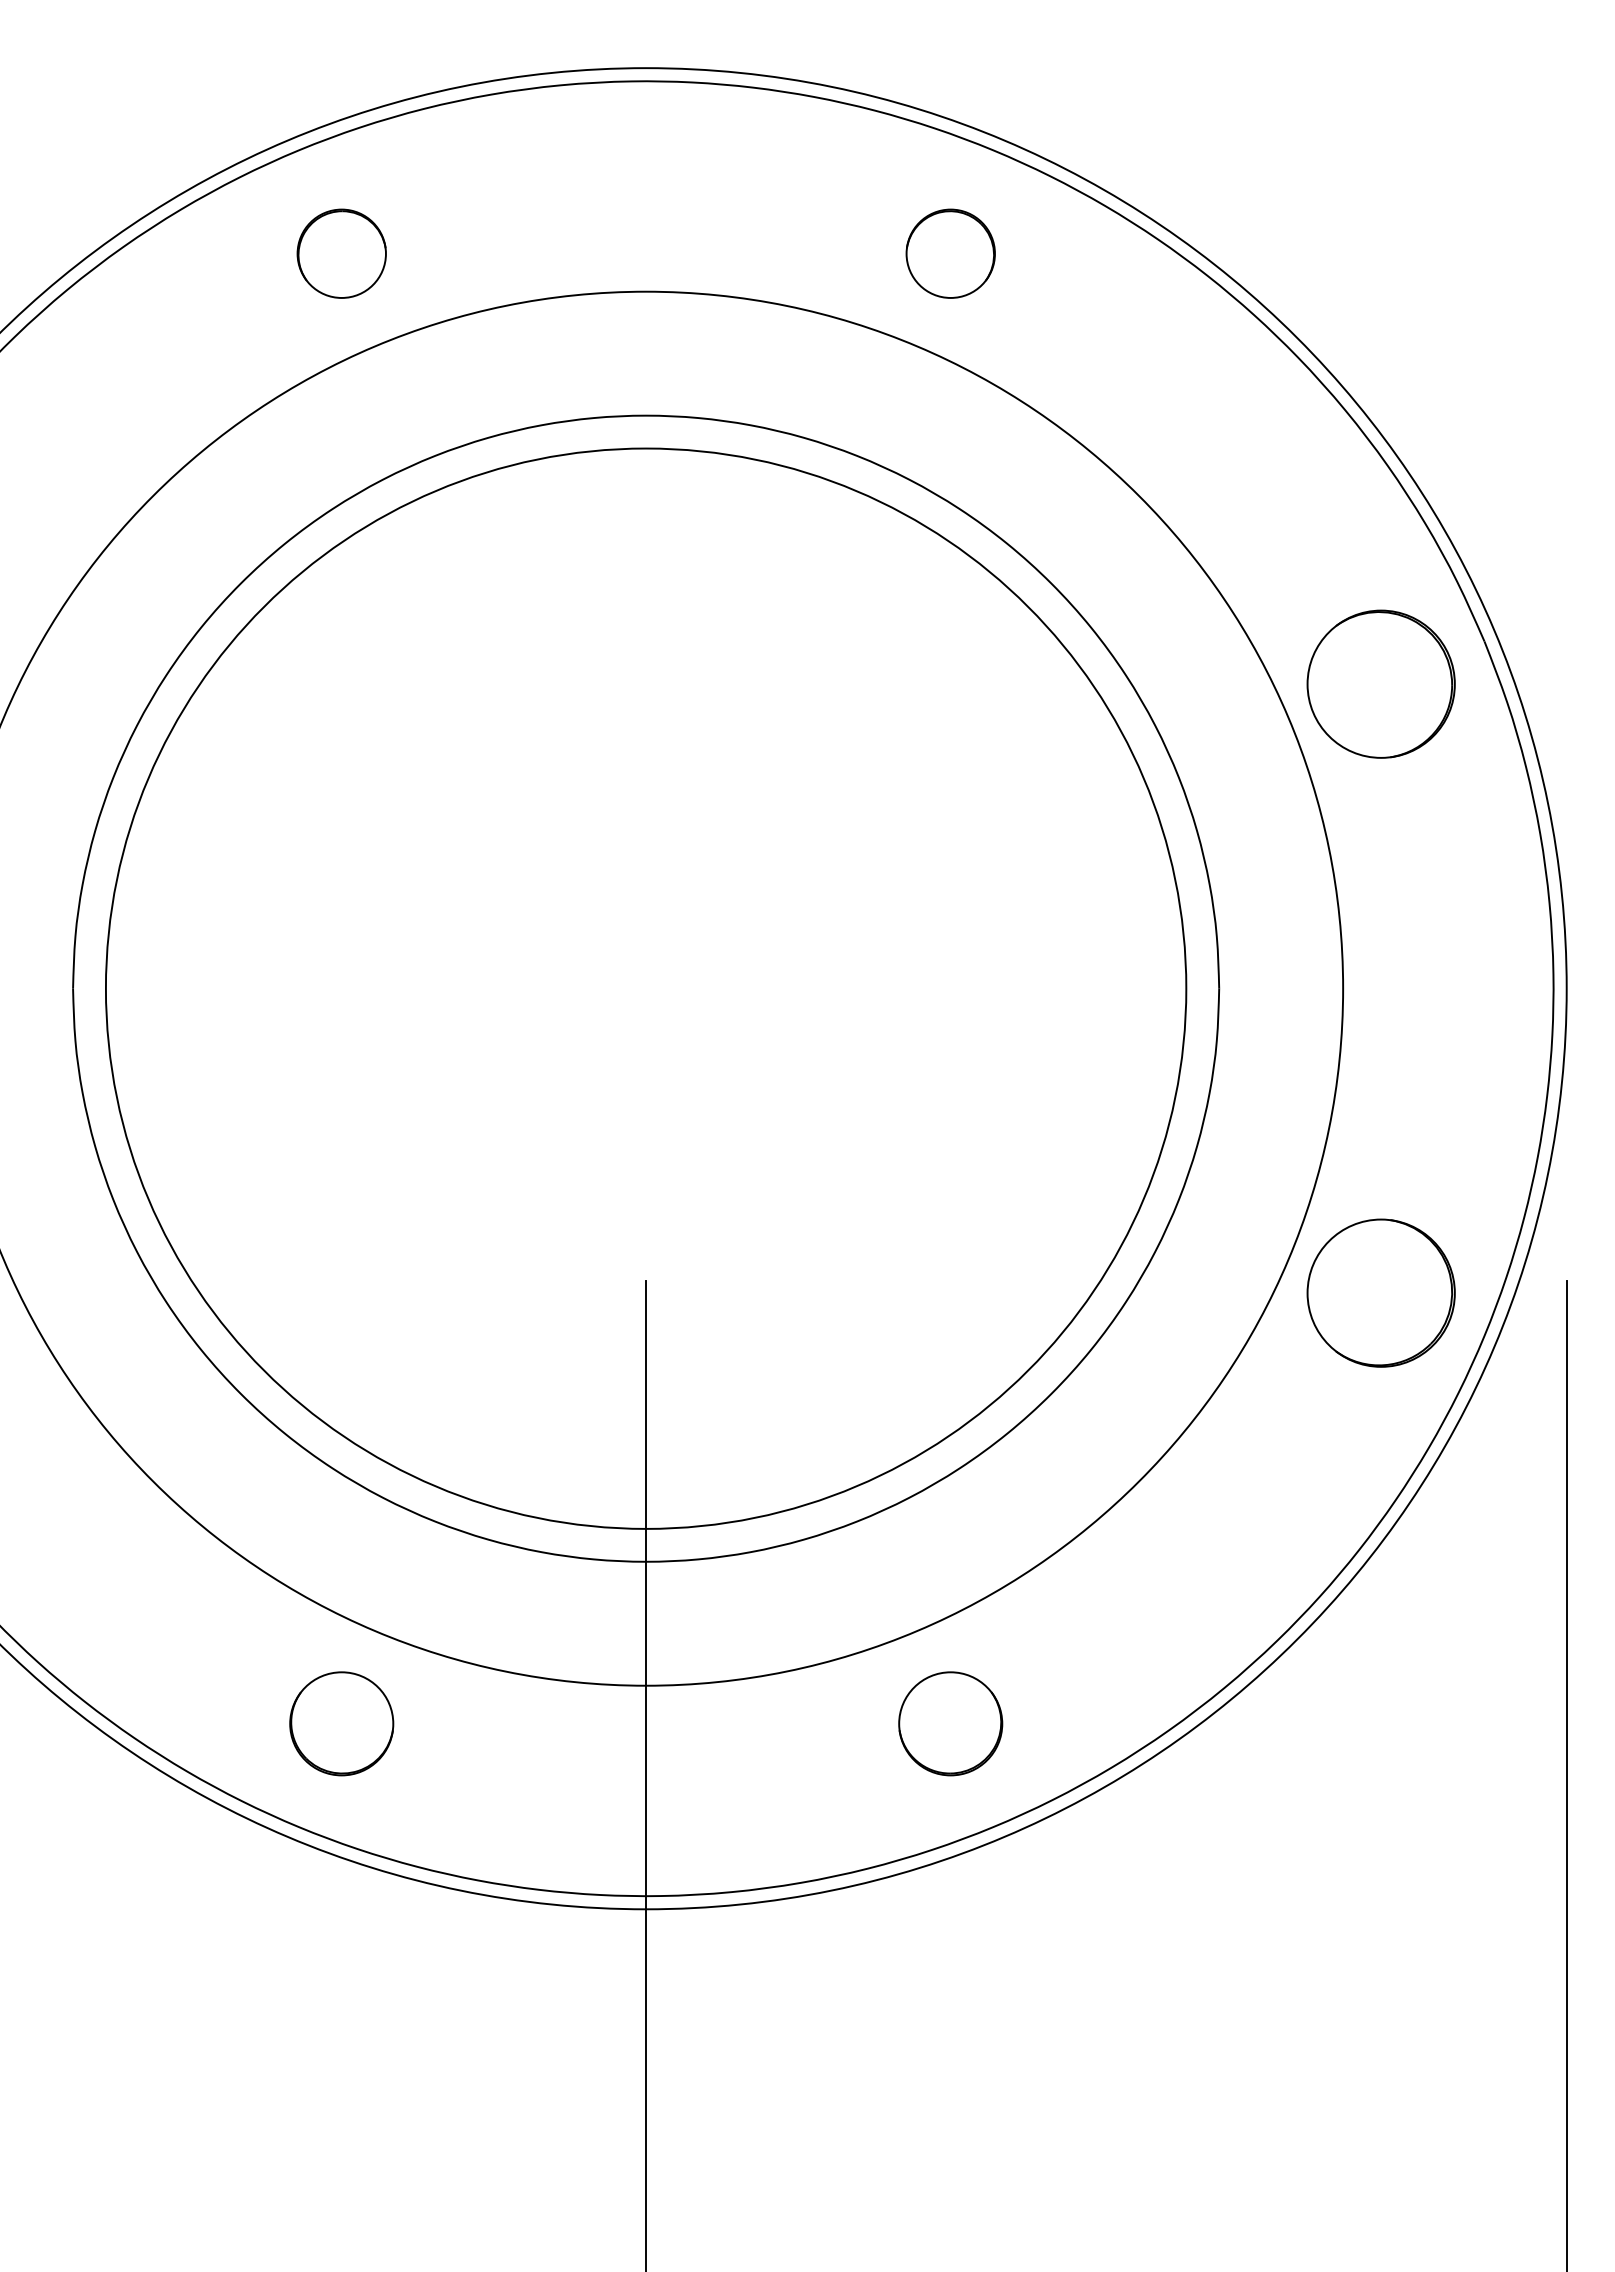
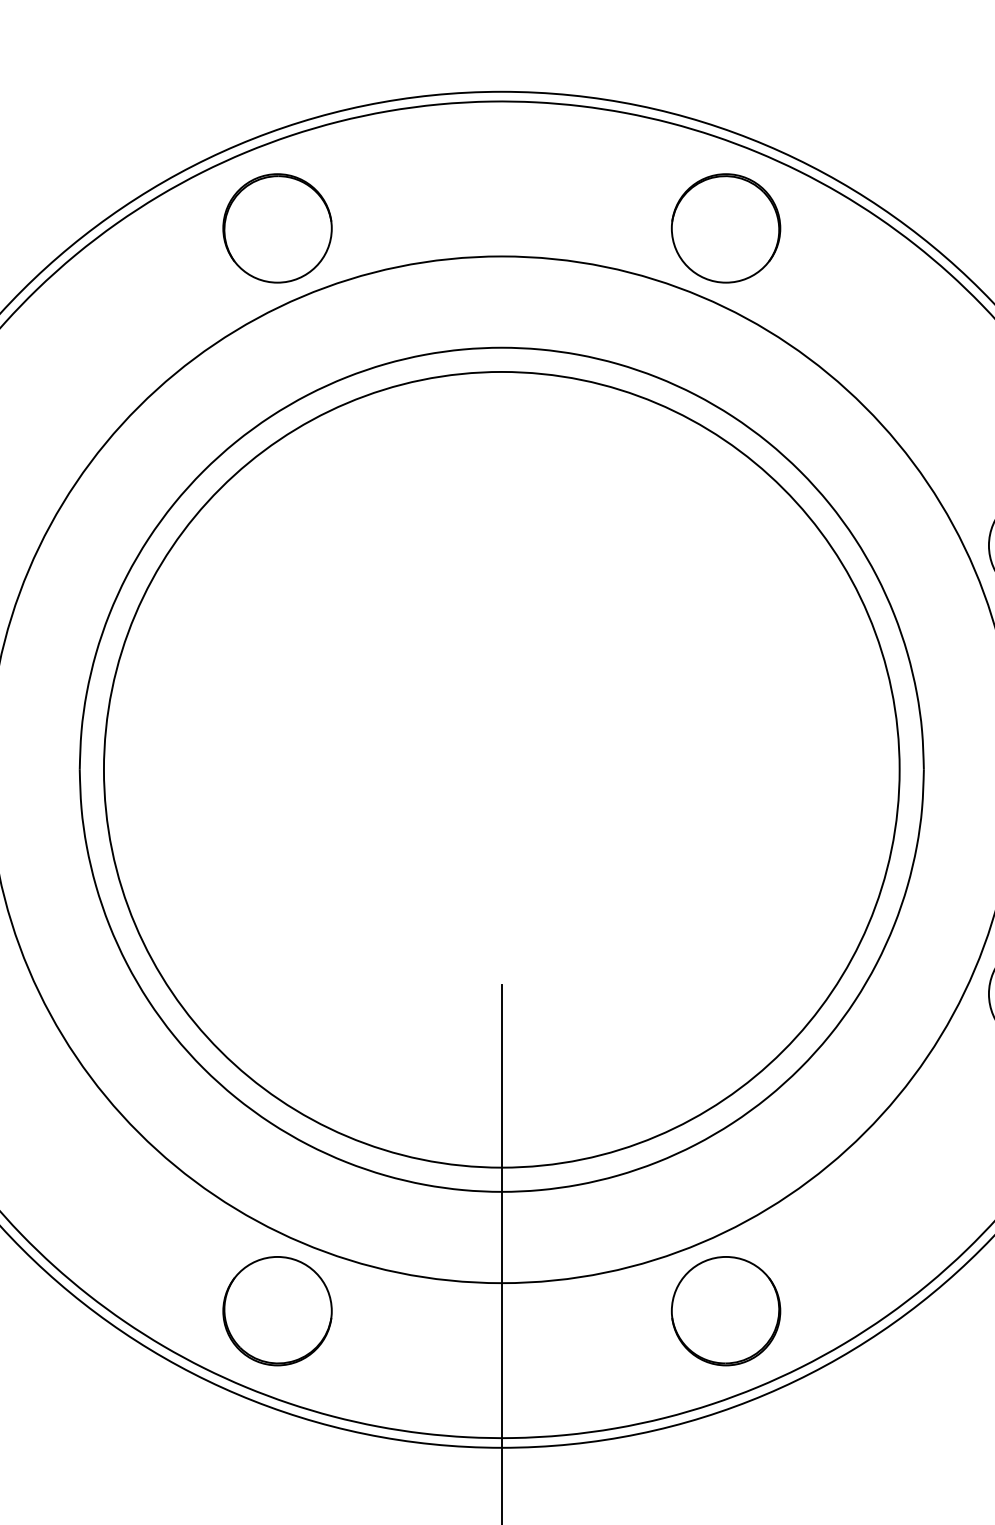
part: (341, 253) -> (277, 228), size x1.67
part: (950, 253) -> (725, 228), size x1.67
part: (341, 1723) -> (277, 1310), size x1.43
part: (950, 1723) -> (725, 1310), size x1.43

